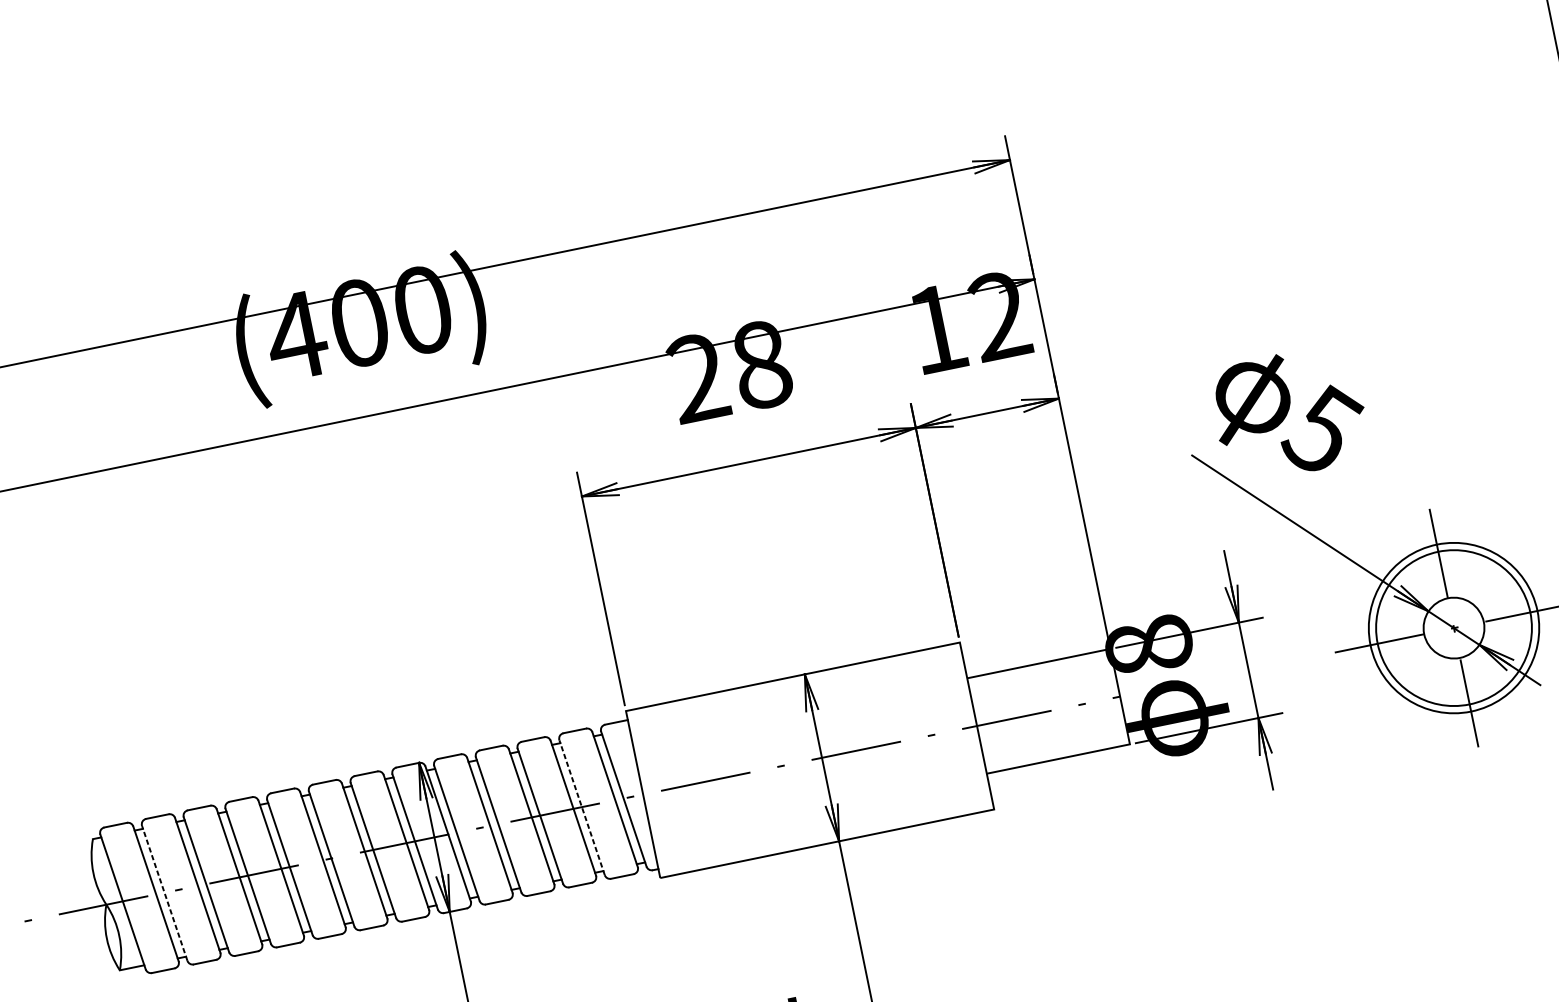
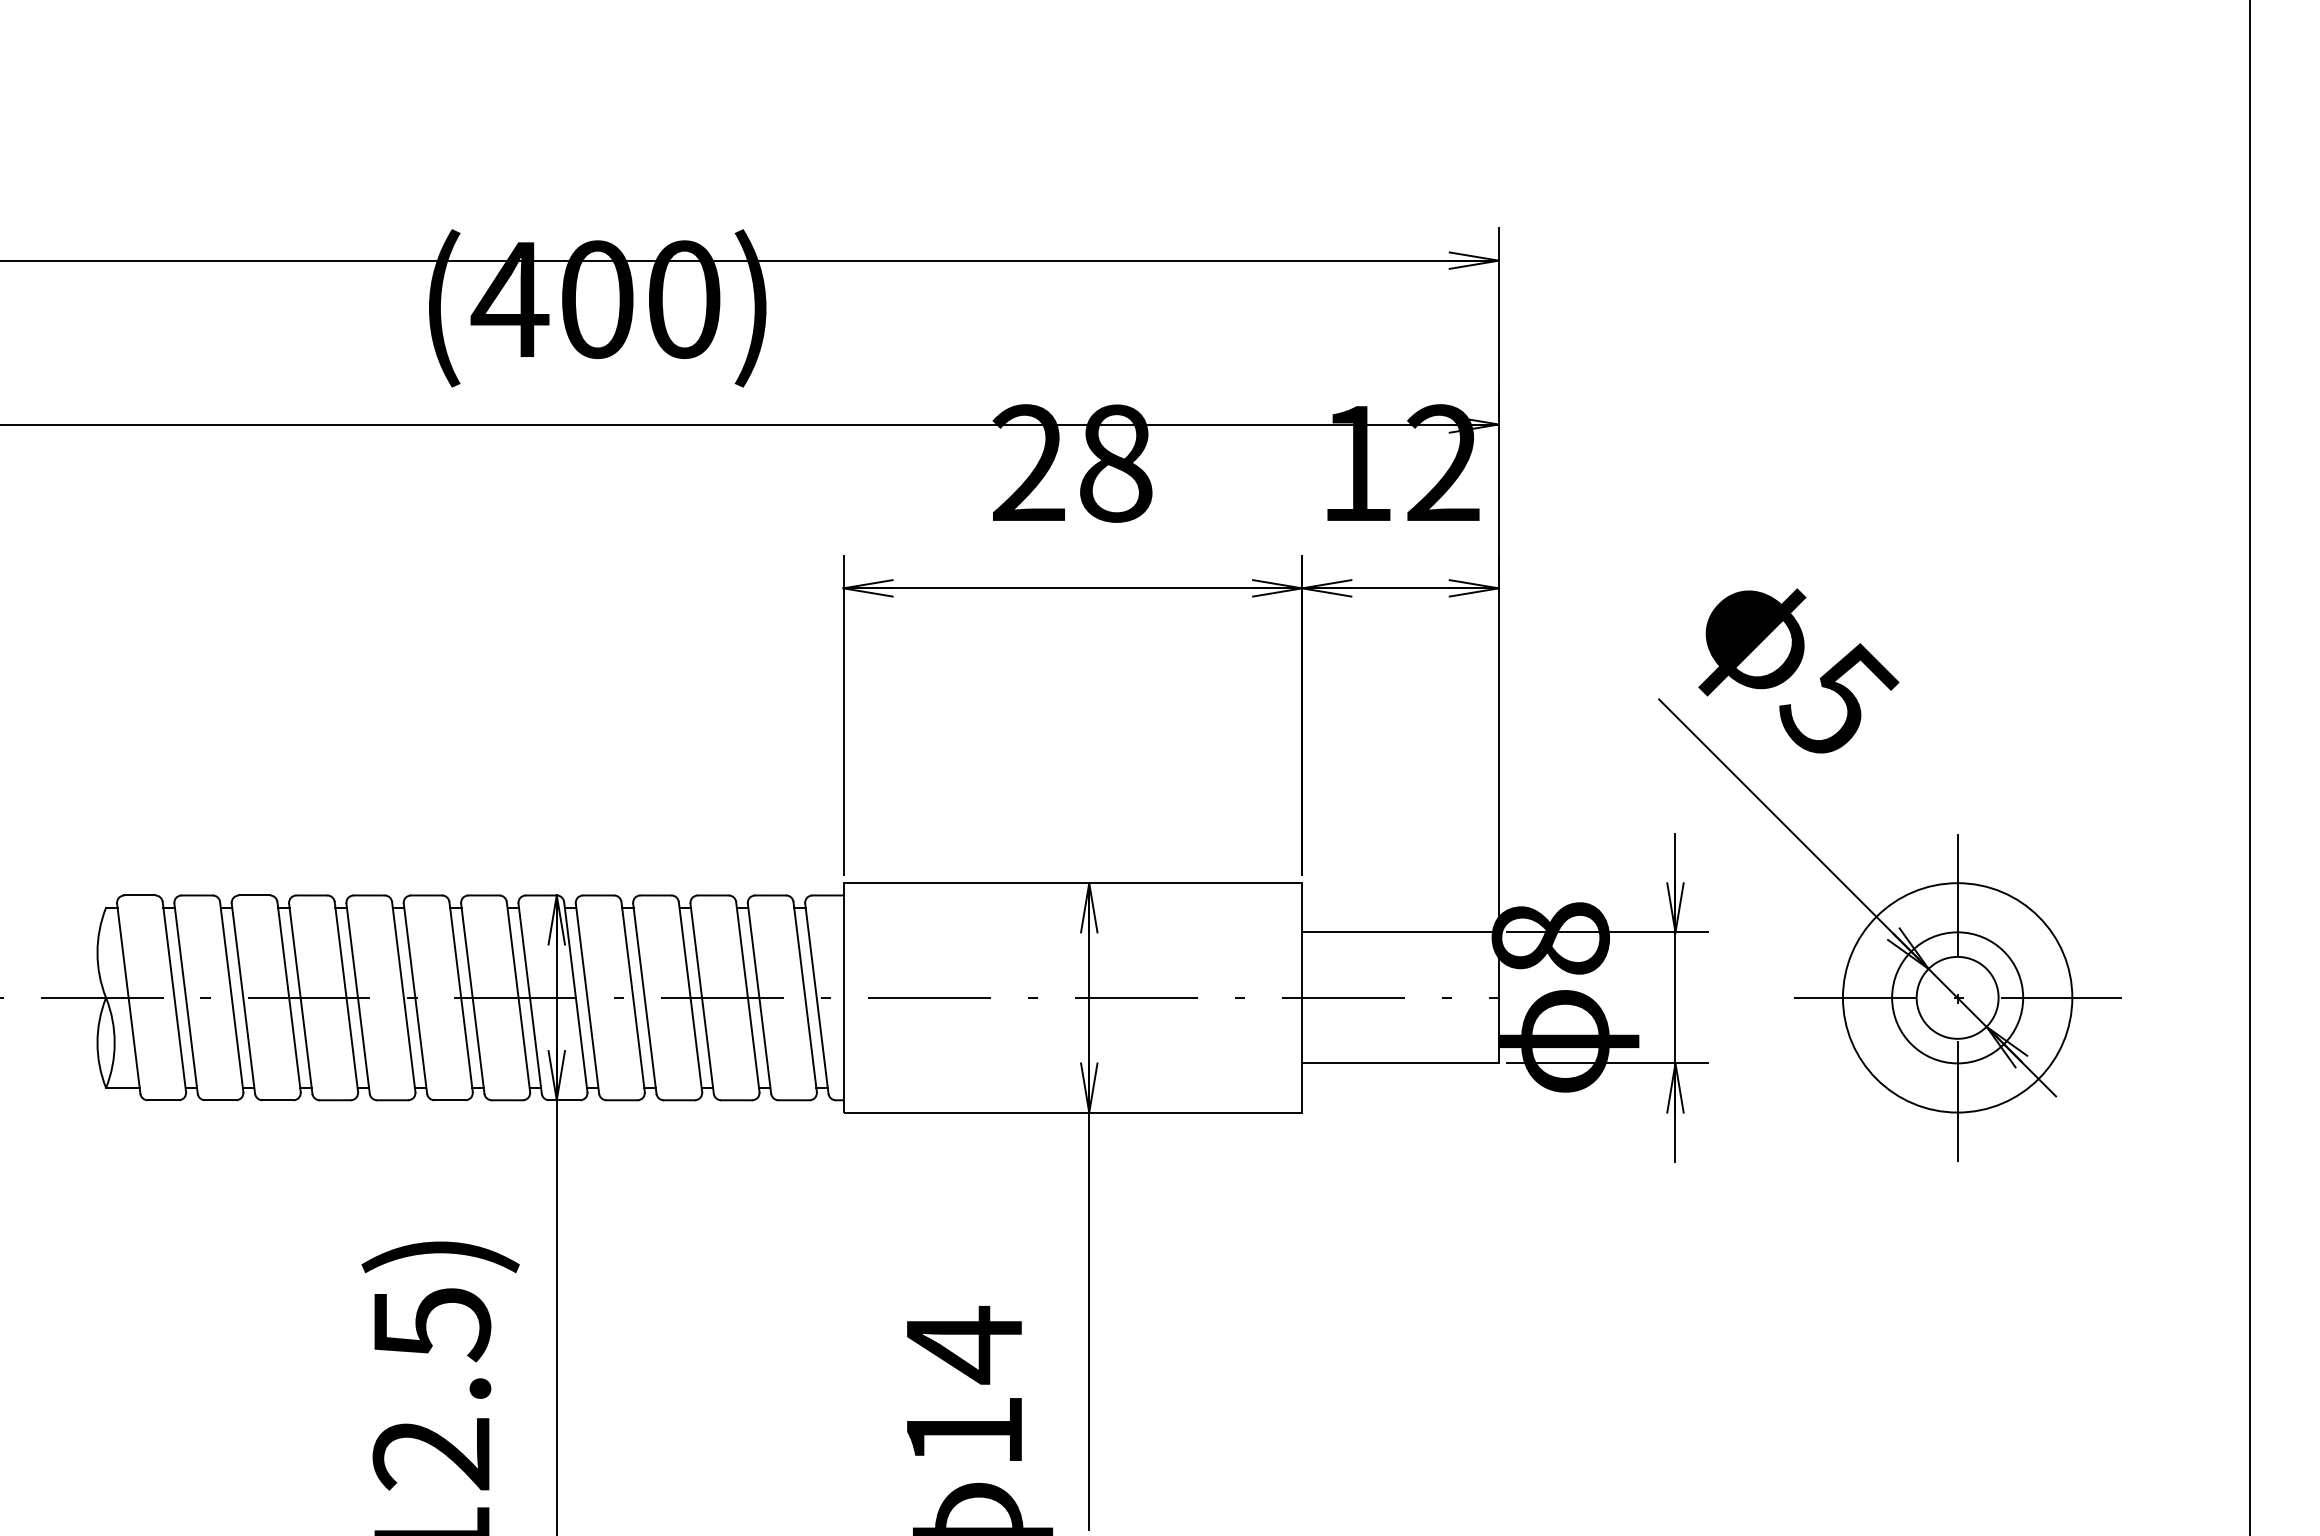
circle: (1453, 627) -> (1957, 997), size x0.62
line: (582, 807) -> (759, 998), dashed -> solid
line: (165, 893) -> (186, 998), dashed -> solid

